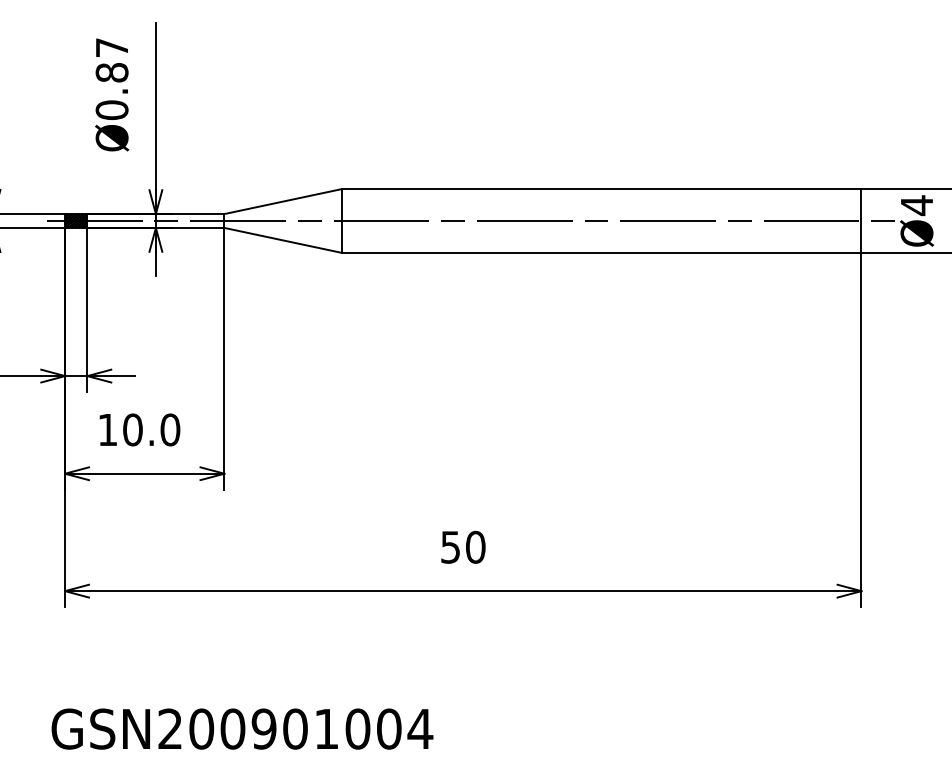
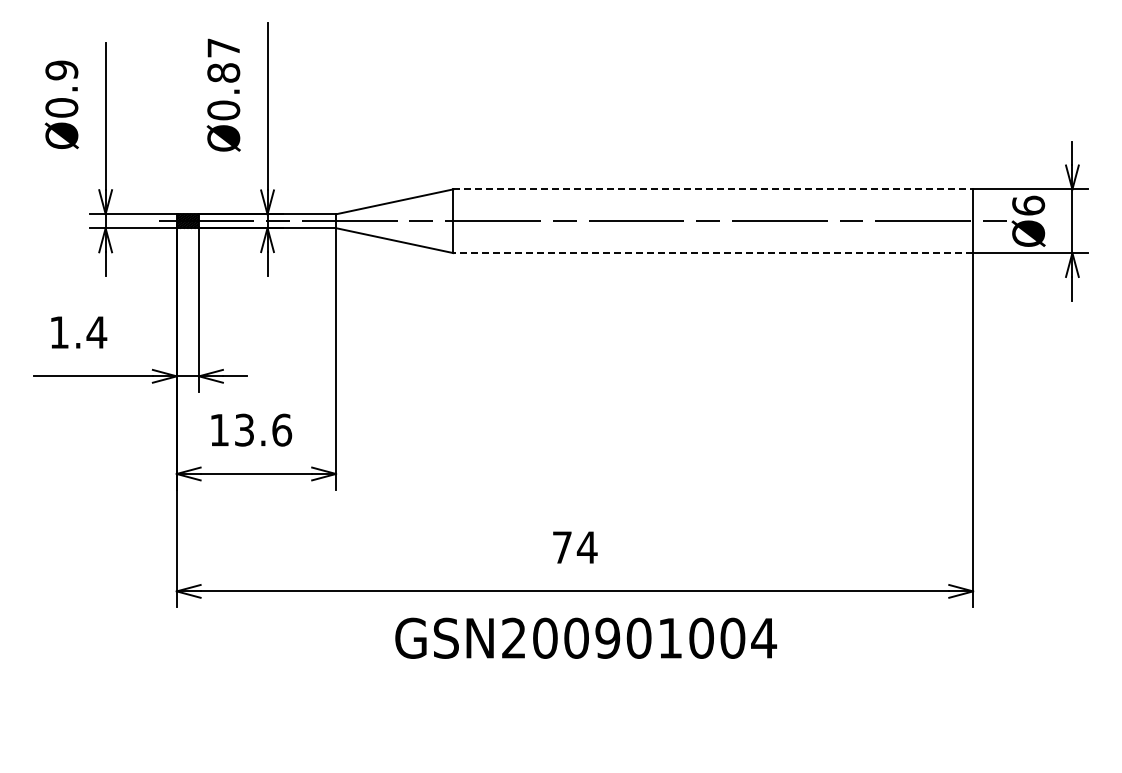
line: (601, 189) -> (713, 189), solid -> dashed
text: (916, 205) -> (1028, 205), Ø4 -> Ø6
line: (601, 253) -> (713, 253), solid -> dashed
text: (151, 429) -> (263, 429), 10.0 -> 13.6
text: (463, 547) -> (575, 547), 50 -> 74
text: (241, 728) -> (585, 637), moved

